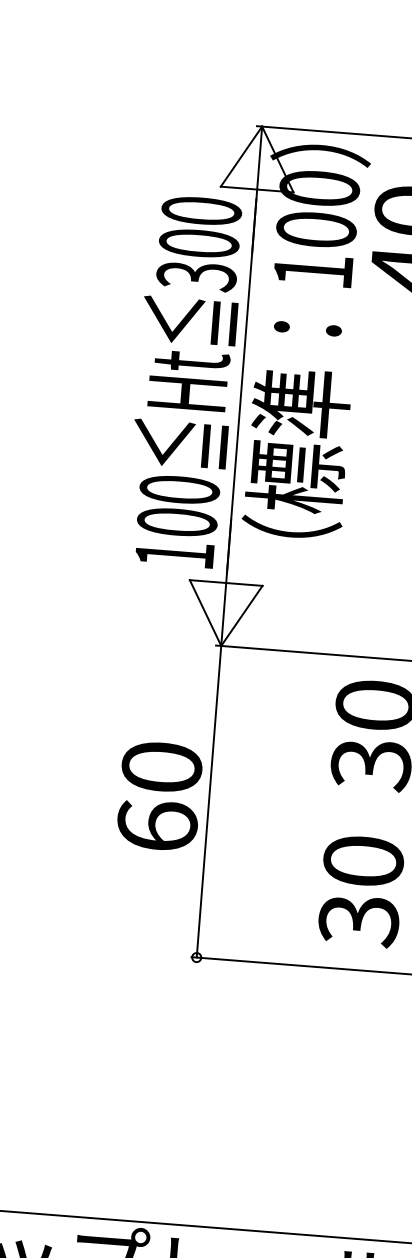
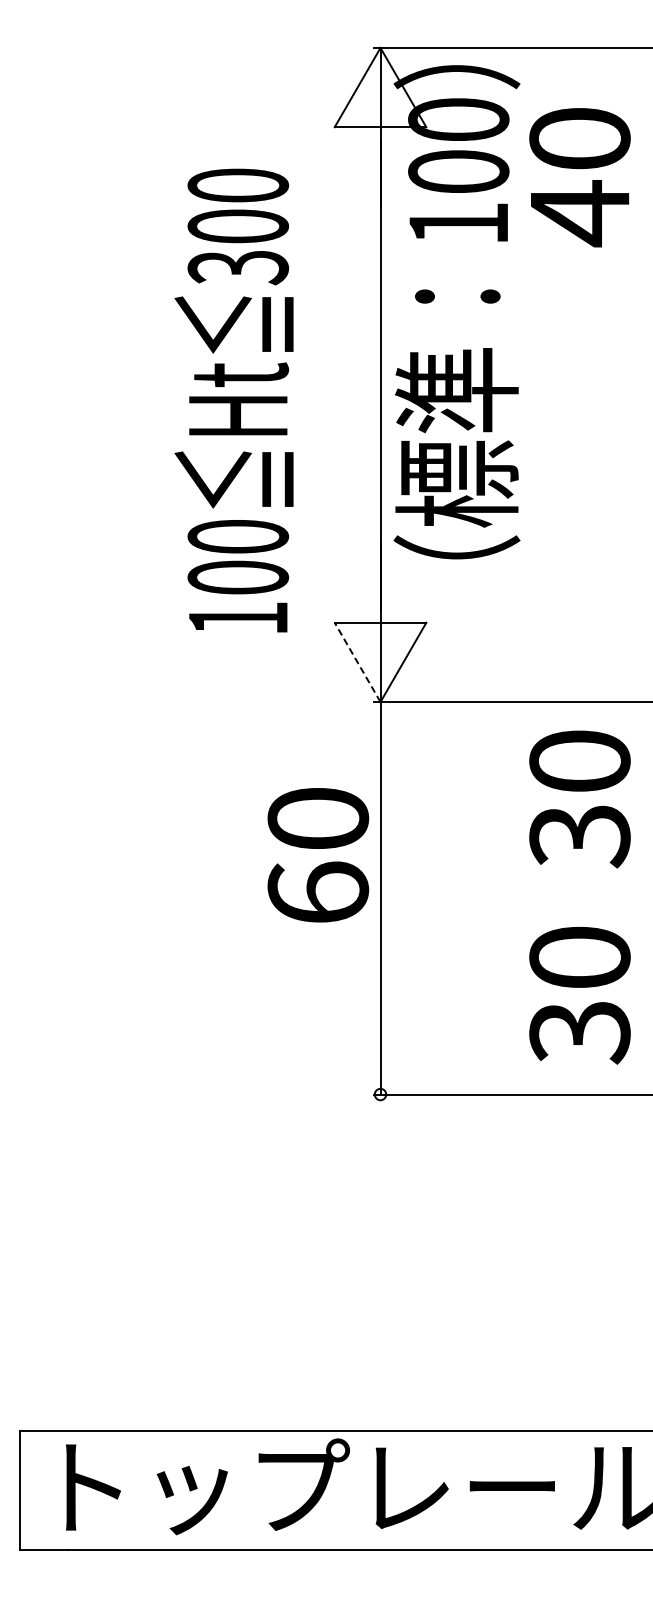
text: (184, 381) -> (233, 400), moved
line: (205, 613) -> (357, 662), solid -> dashed
text: (159, 796) -> (318, 855), moved

